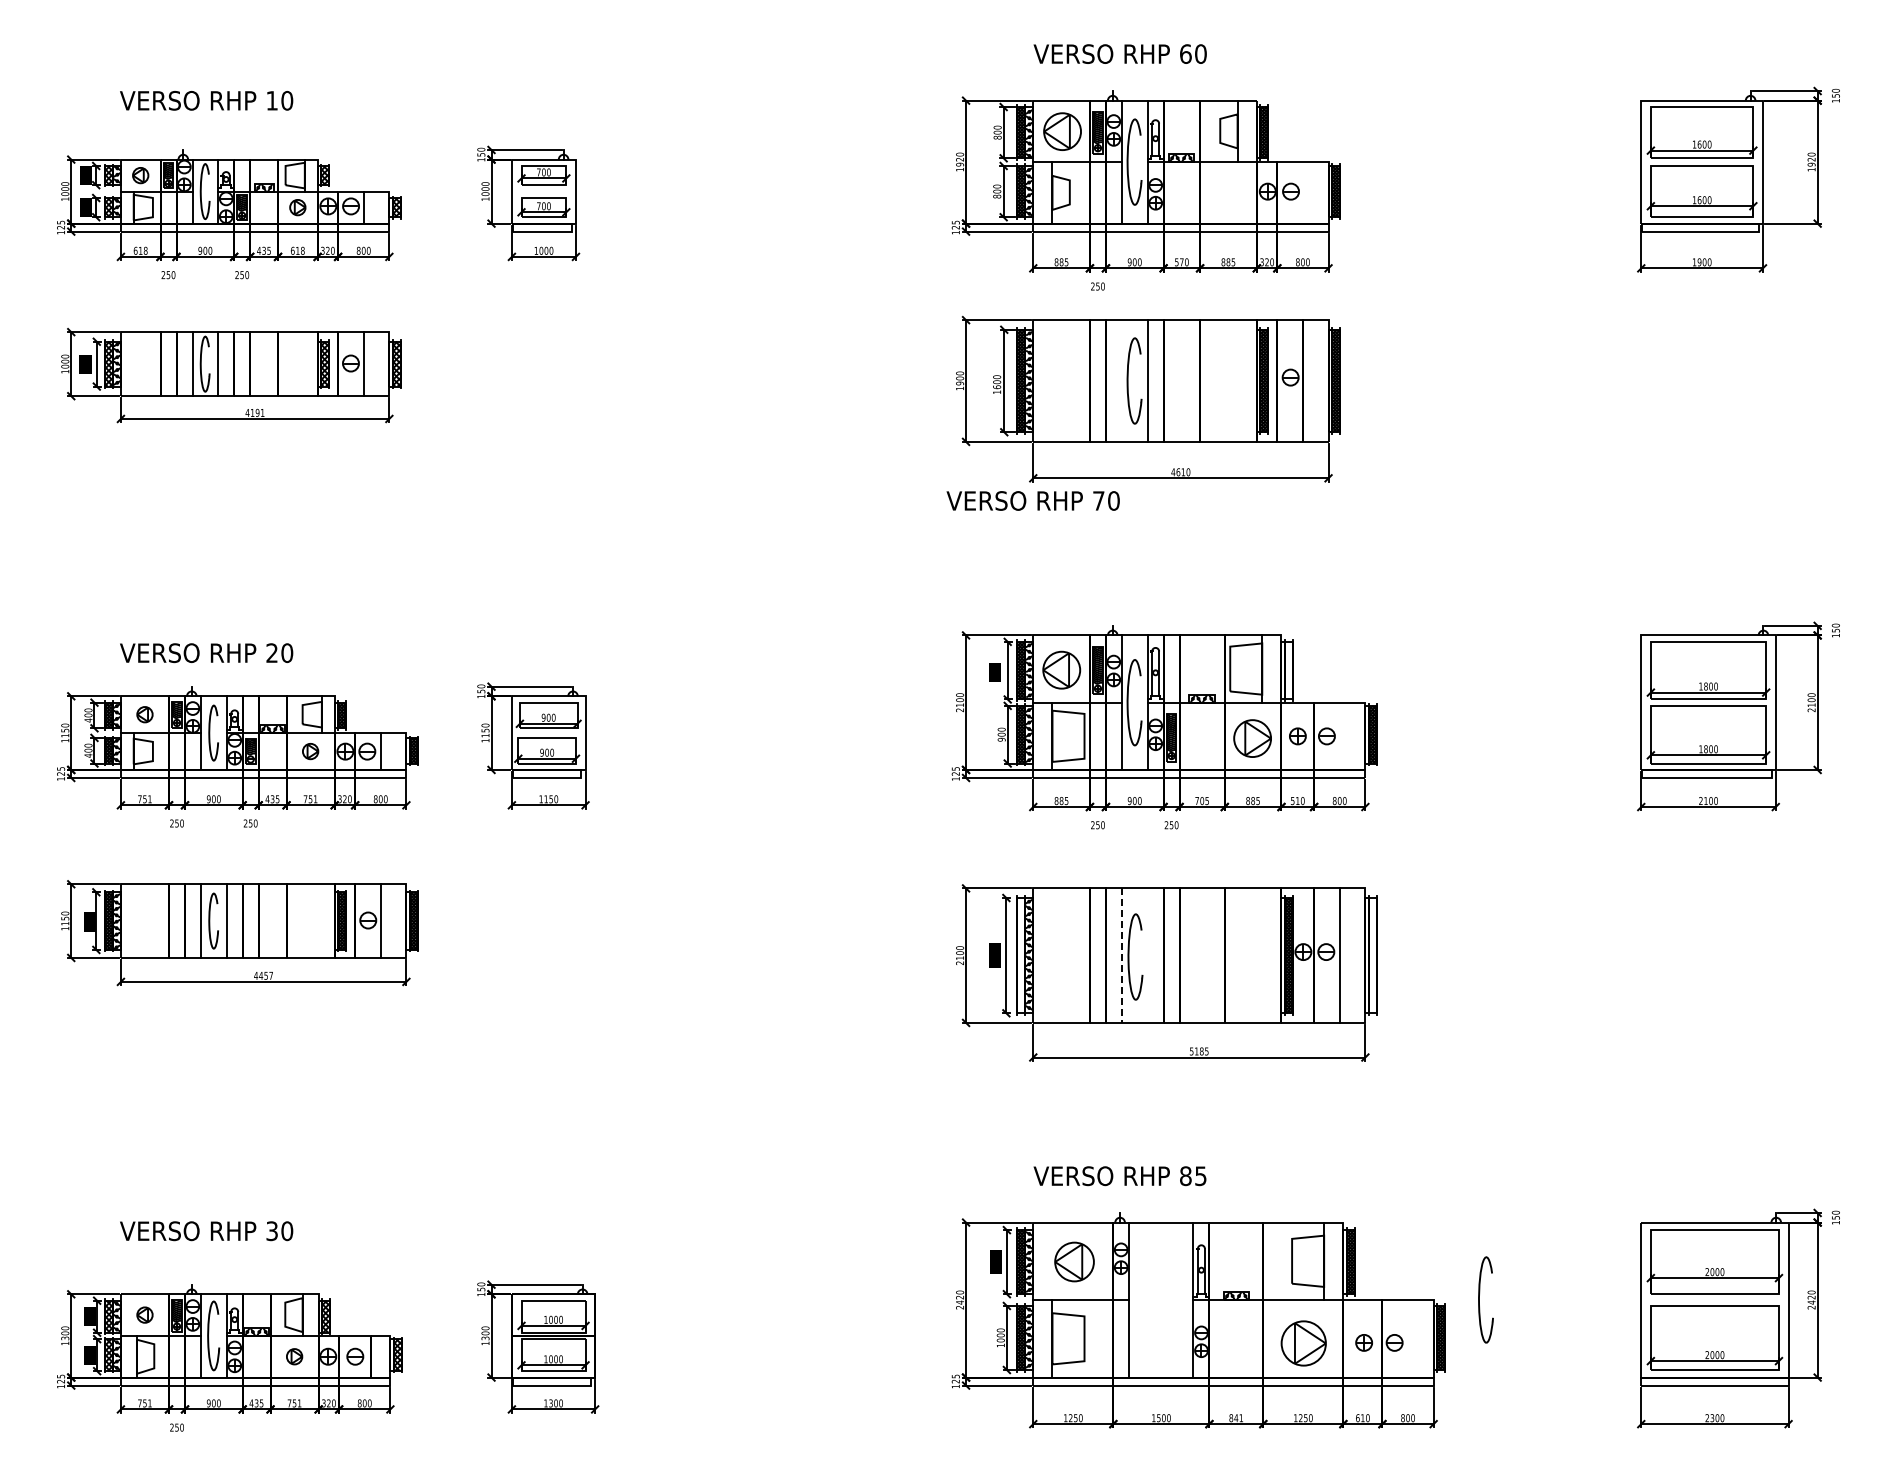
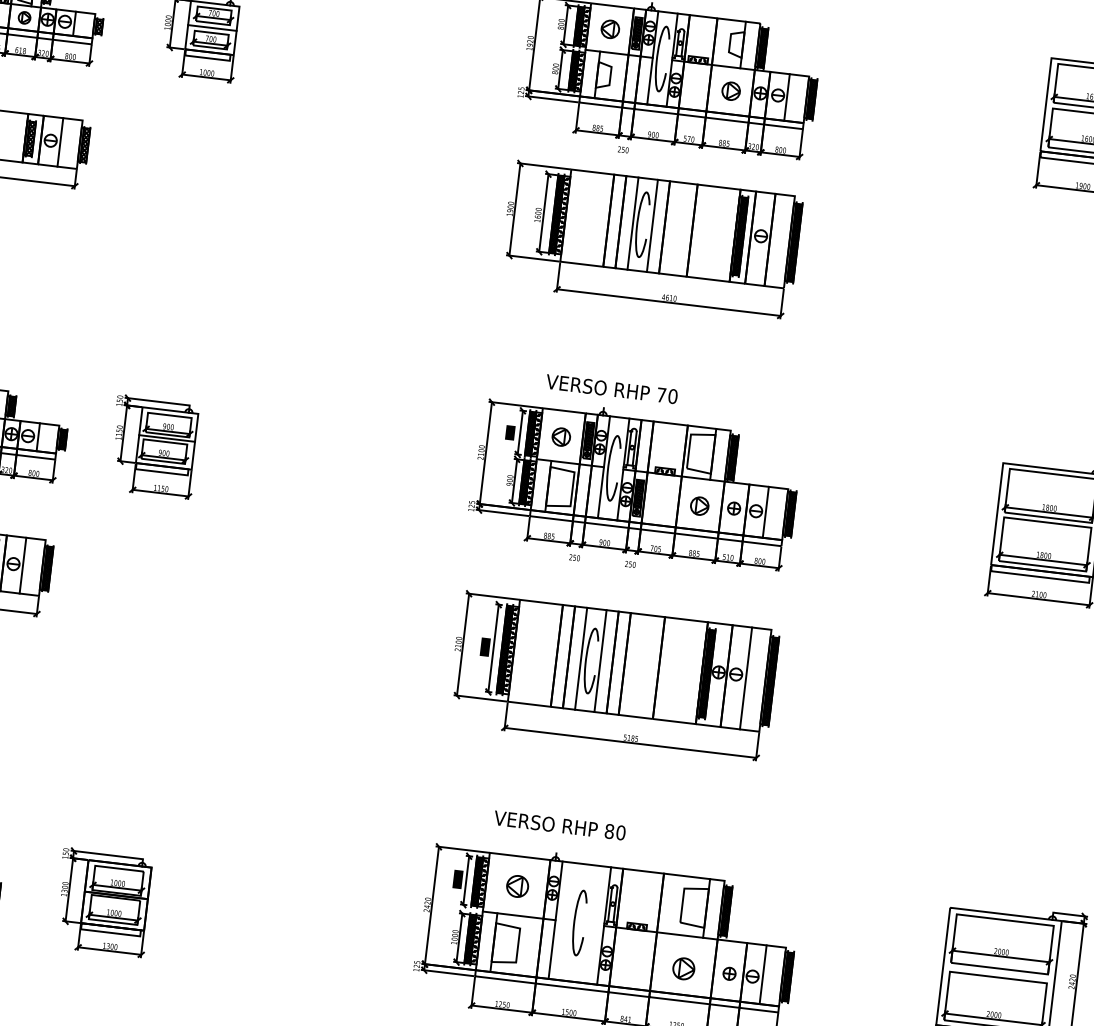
part: (1061, 131) -> (609, 29), size x0.62
line: (543, 191) -> (212, 27), added
line: (1302, 192) -> (786, 97), added
part: (1228, 193) -> (730, 91), added
line: (1121, 380) -> (632, 223), added
text: (1032, 500) -> (611, 388), moved
part: (1061, 669) -> (561, 436), size x0.62
hatch: (1288, 670) -> (732, 457), added
line: (548, 733) -> (166, 438), added
line: (1339, 735) -> (765, 511), added
part: (1252, 738) -> (699, 506), size x0.62
hatch: (1021, 955) -> (505, 649), added
line: (1147, 955) -> (600, 660), added
hatch: (1372, 955) -> (770, 681), added
line: (1121, 956) -> (580, 659), dashed -> solid
text: (1200, 1176) -> (620, 833), 85 -> 80
part: (1074, 1261) -> (517, 886), size x0.71
part: (1485, 1299) -> (579, 922), moved
line: (1408, 1338) -> (763, 974), added
part: (1303, 1343) -> (683, 968), size x0.62

